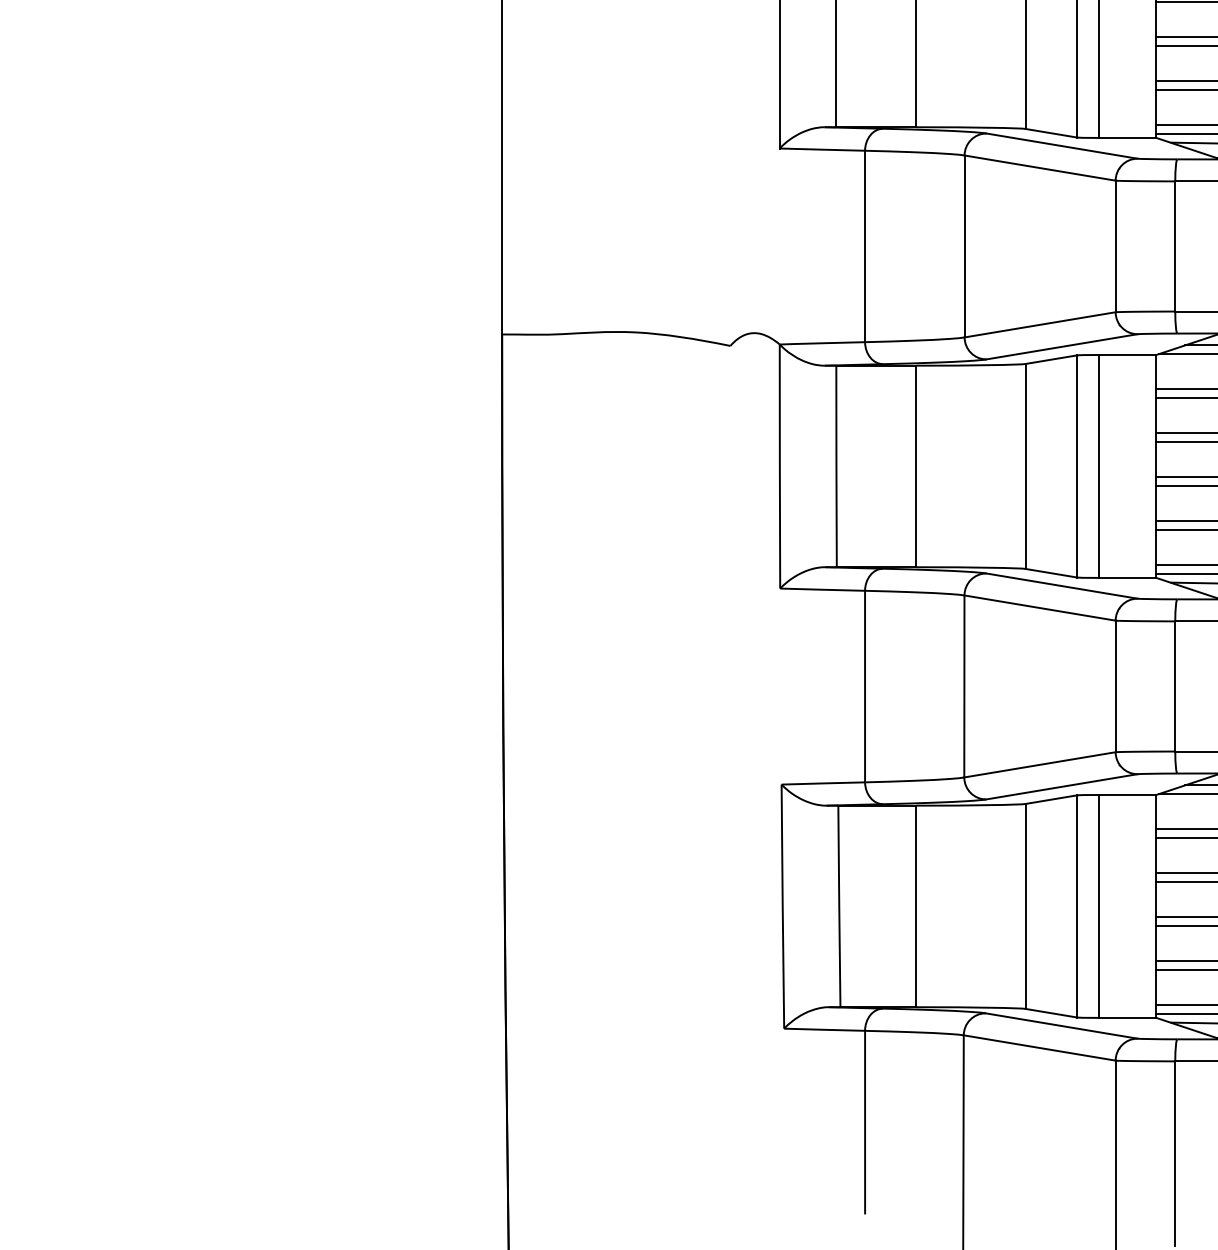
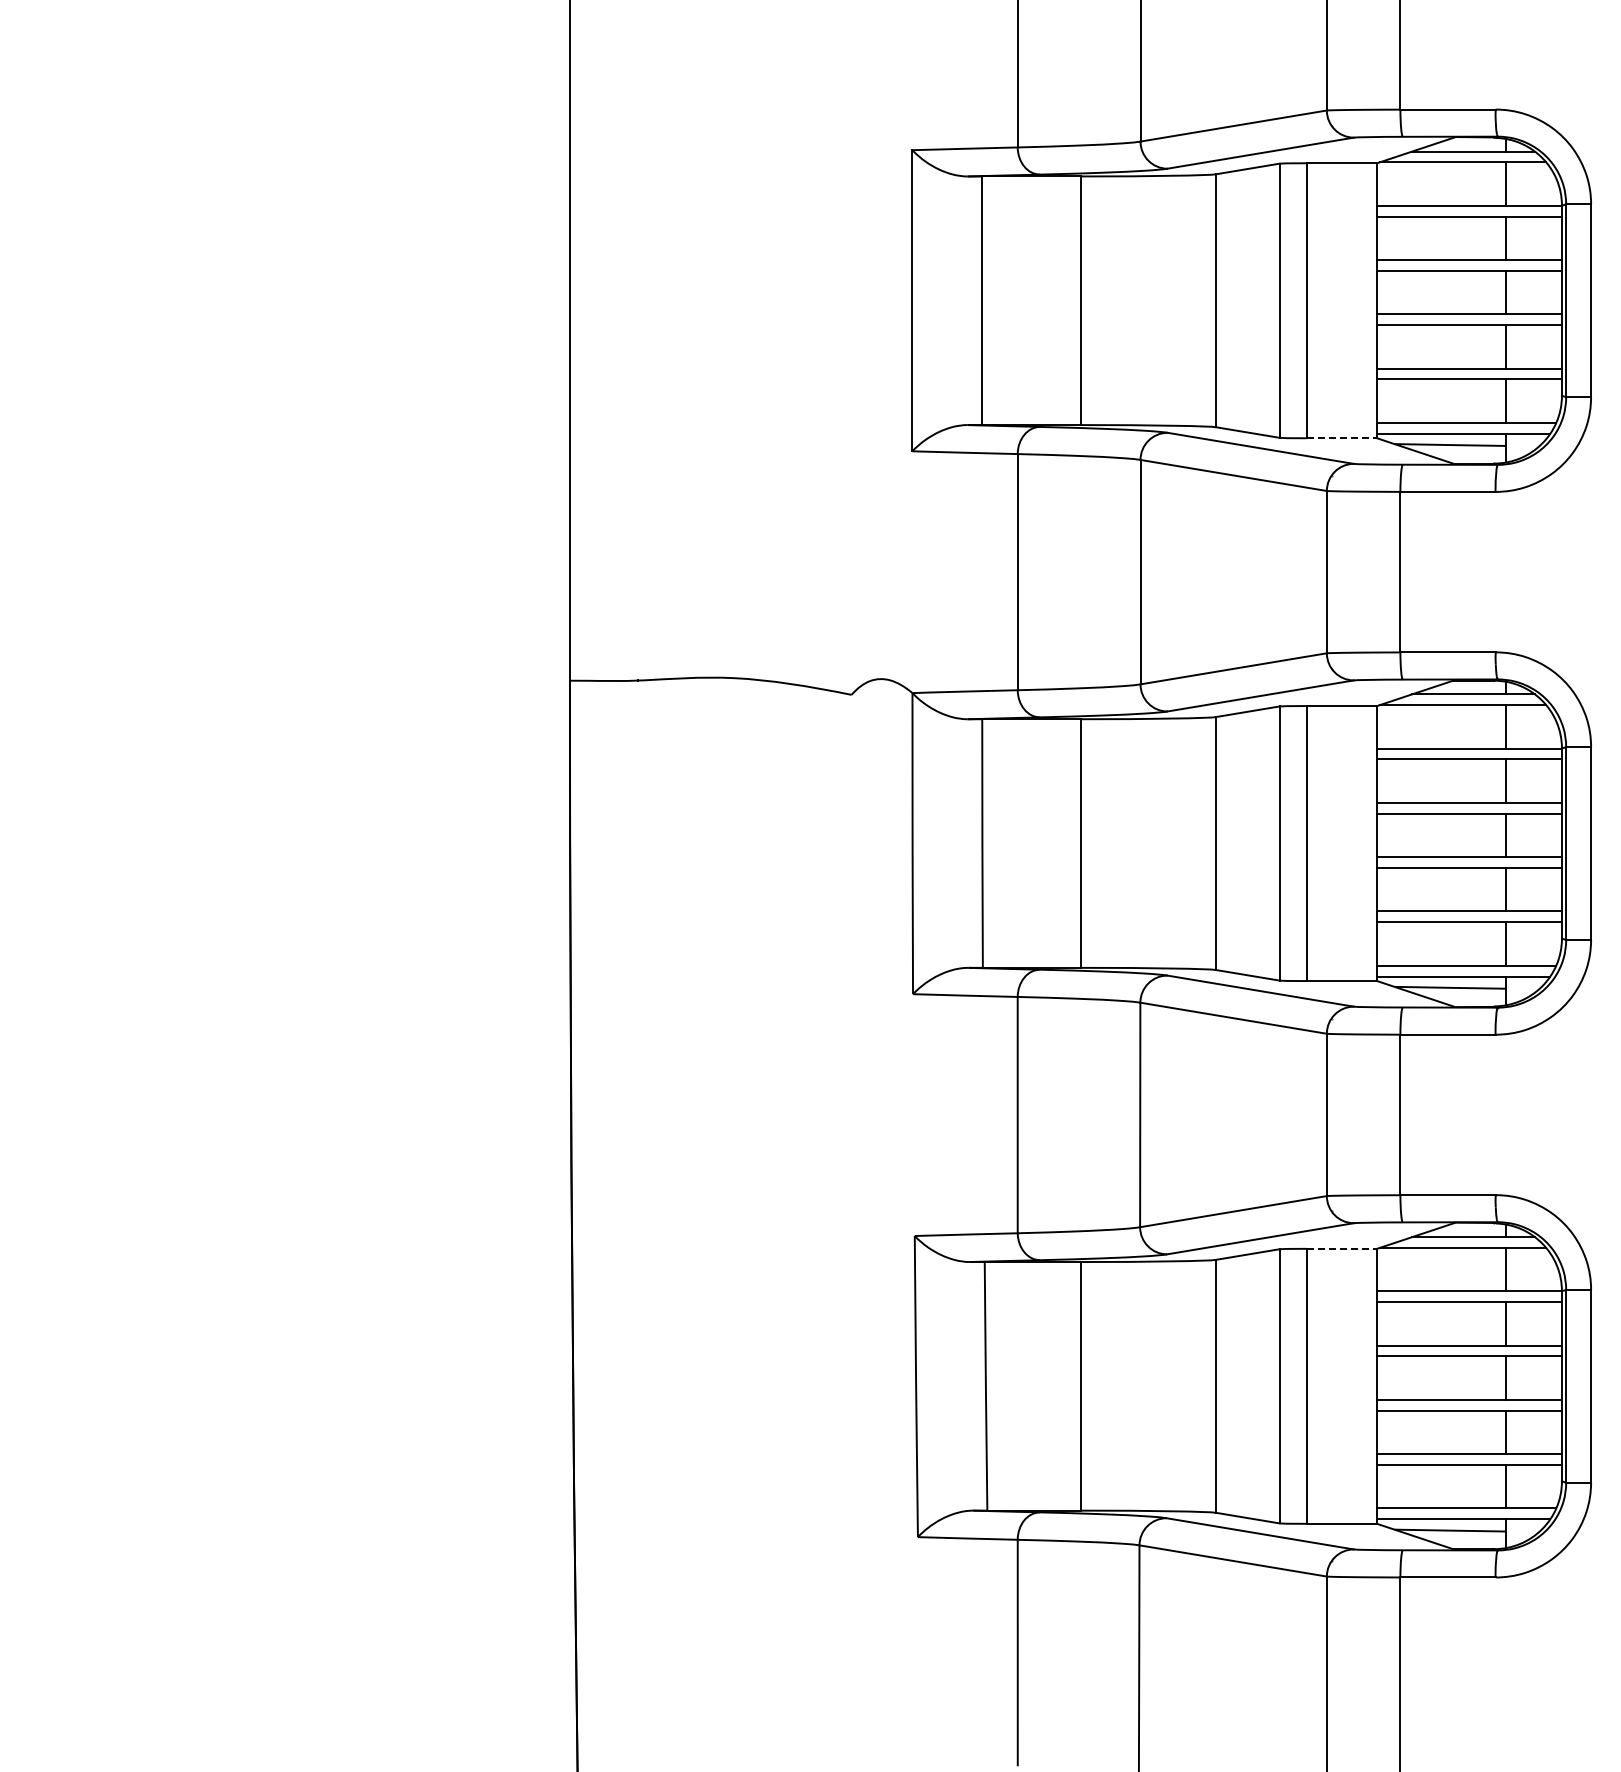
line: (1128, 138) -> (1342, 438), solid -> dashed
line: (1128, 794) -> (1342, 1248), solid -> dashed

